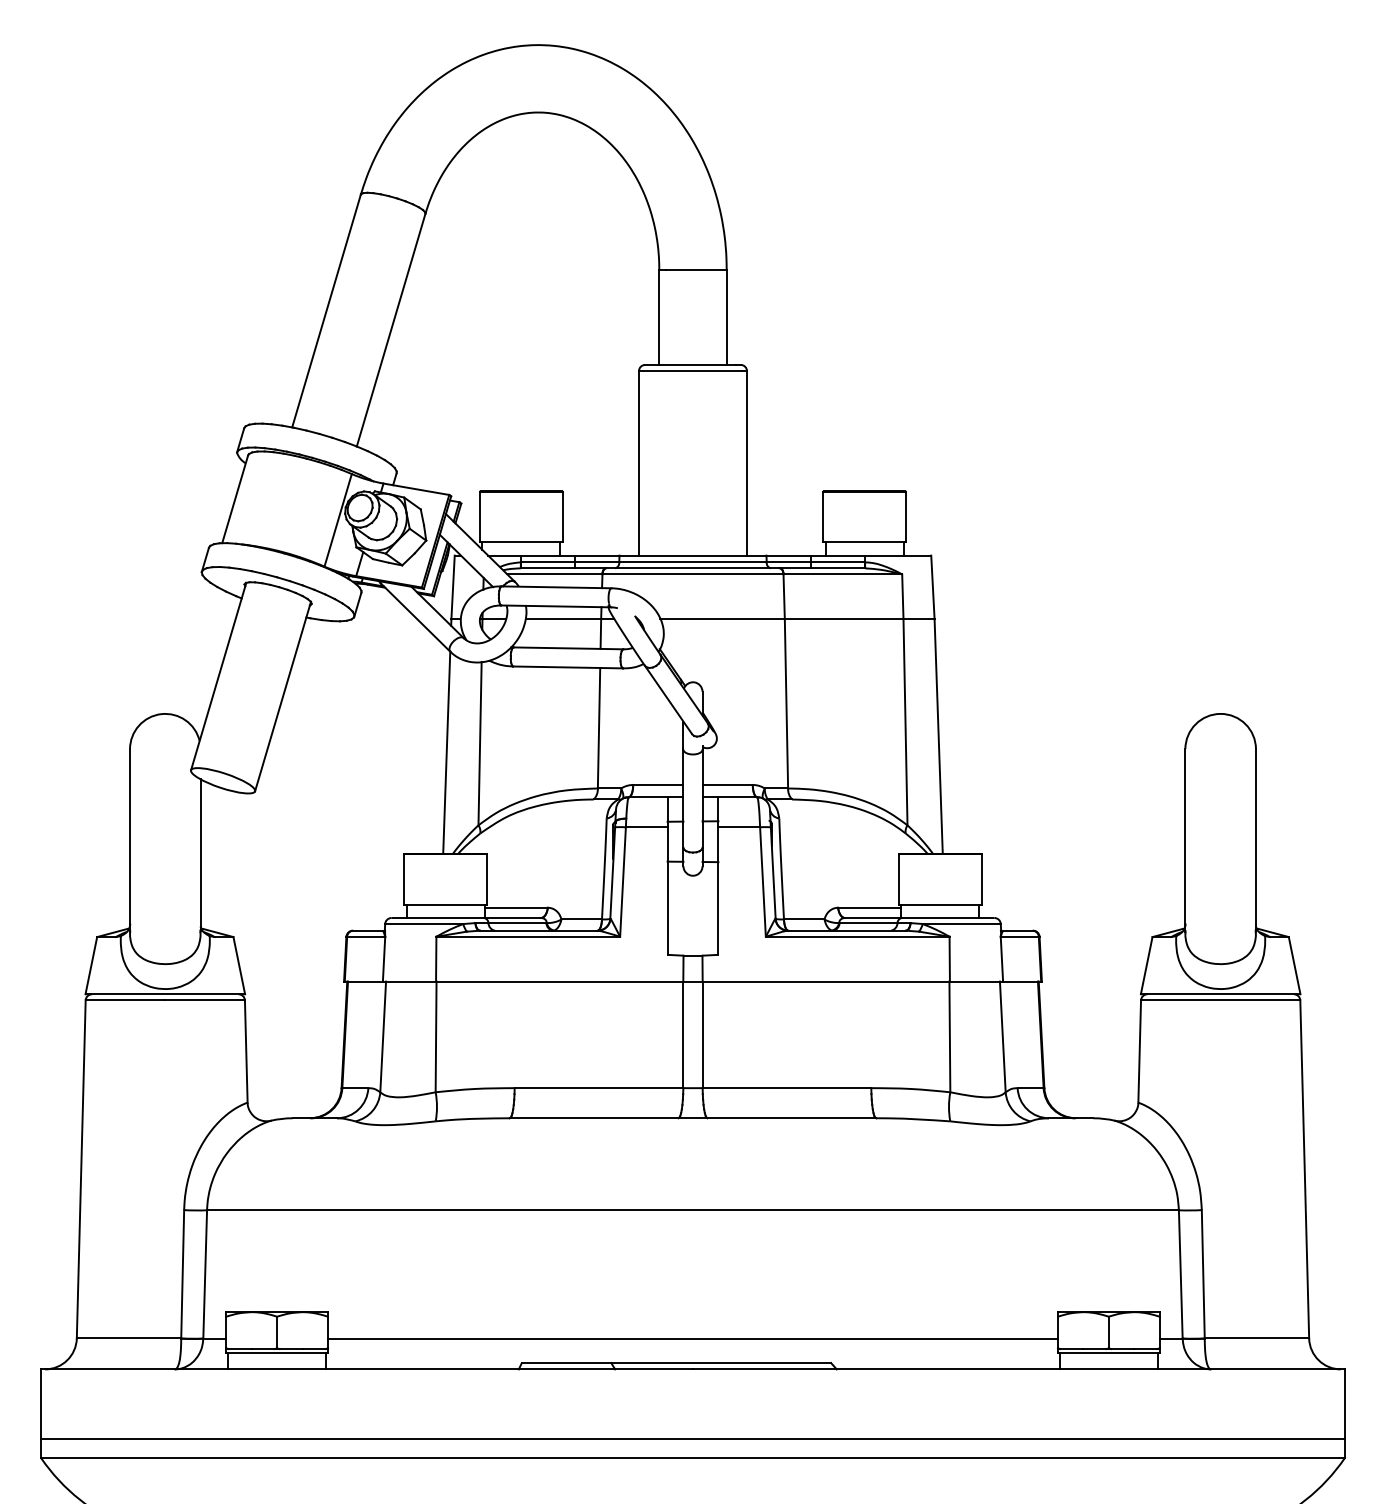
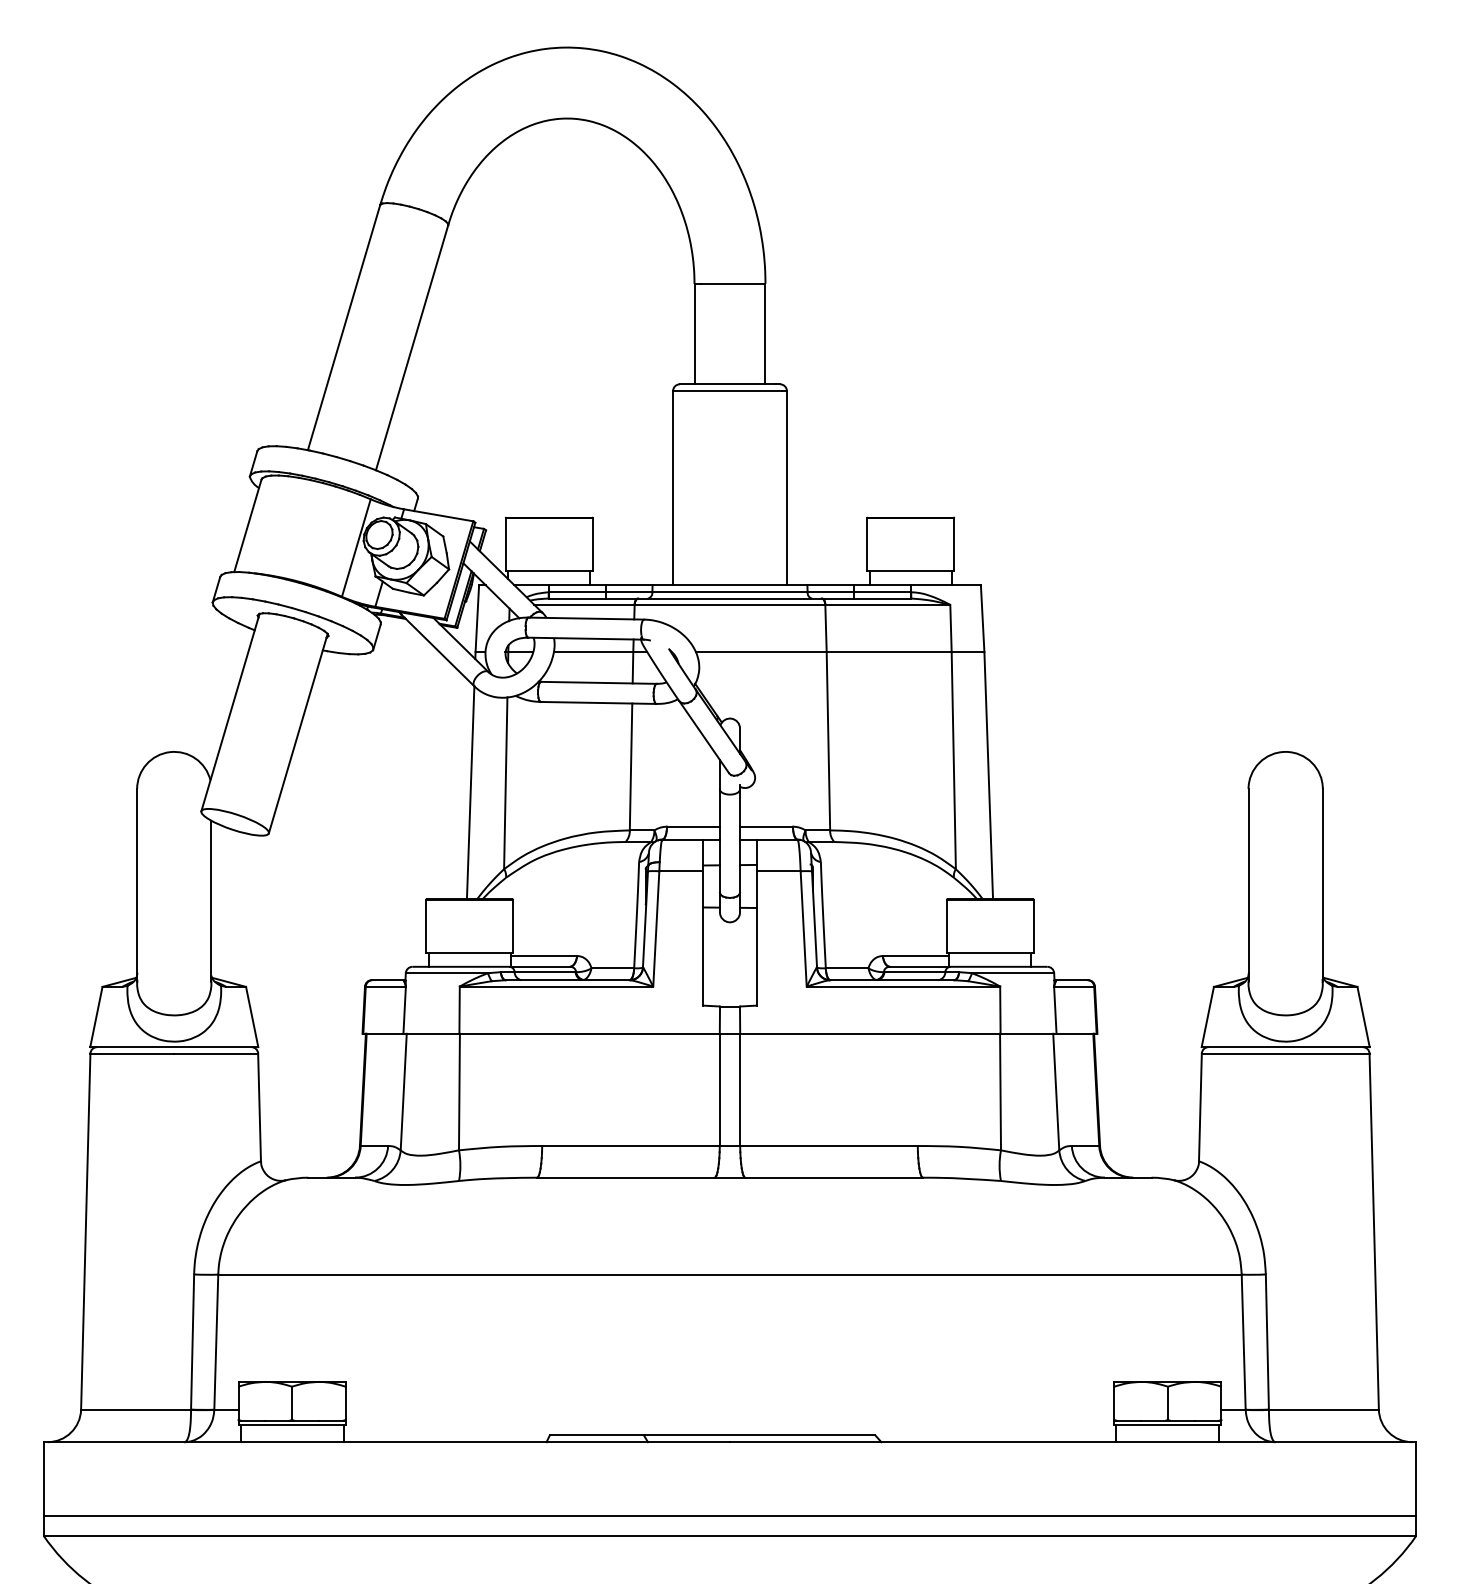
line: (692, 1338) -> (729, 1409), removed

